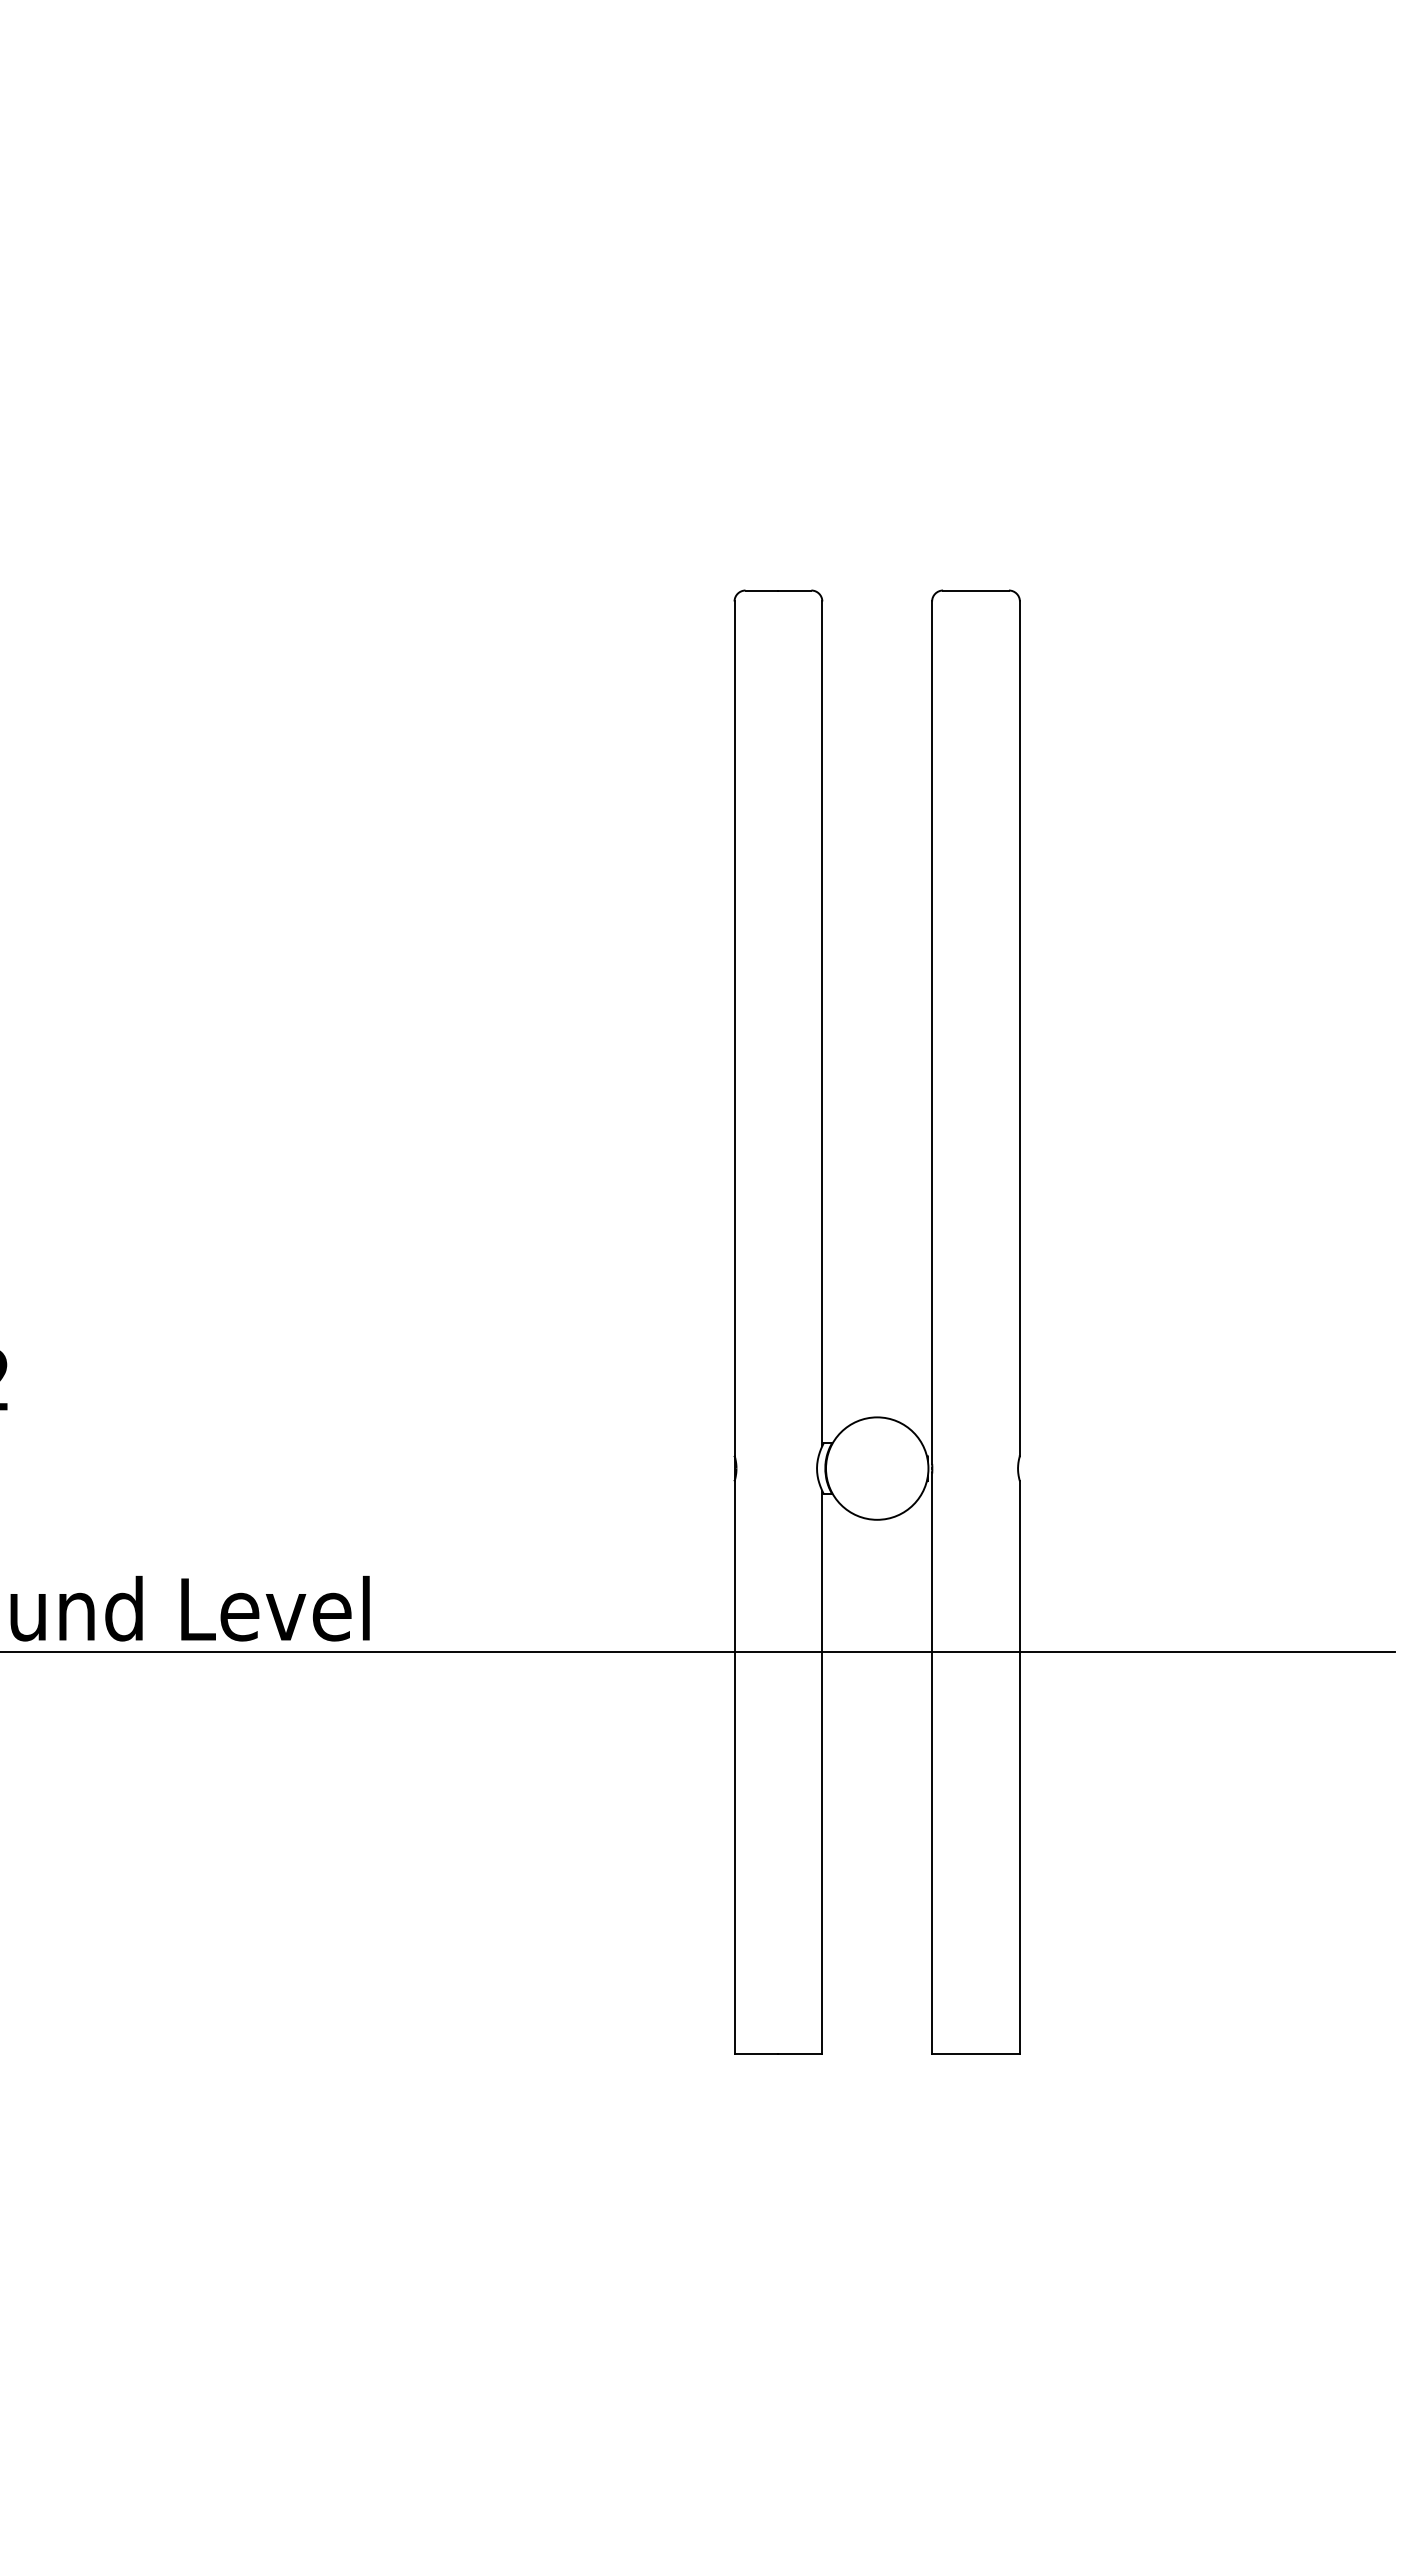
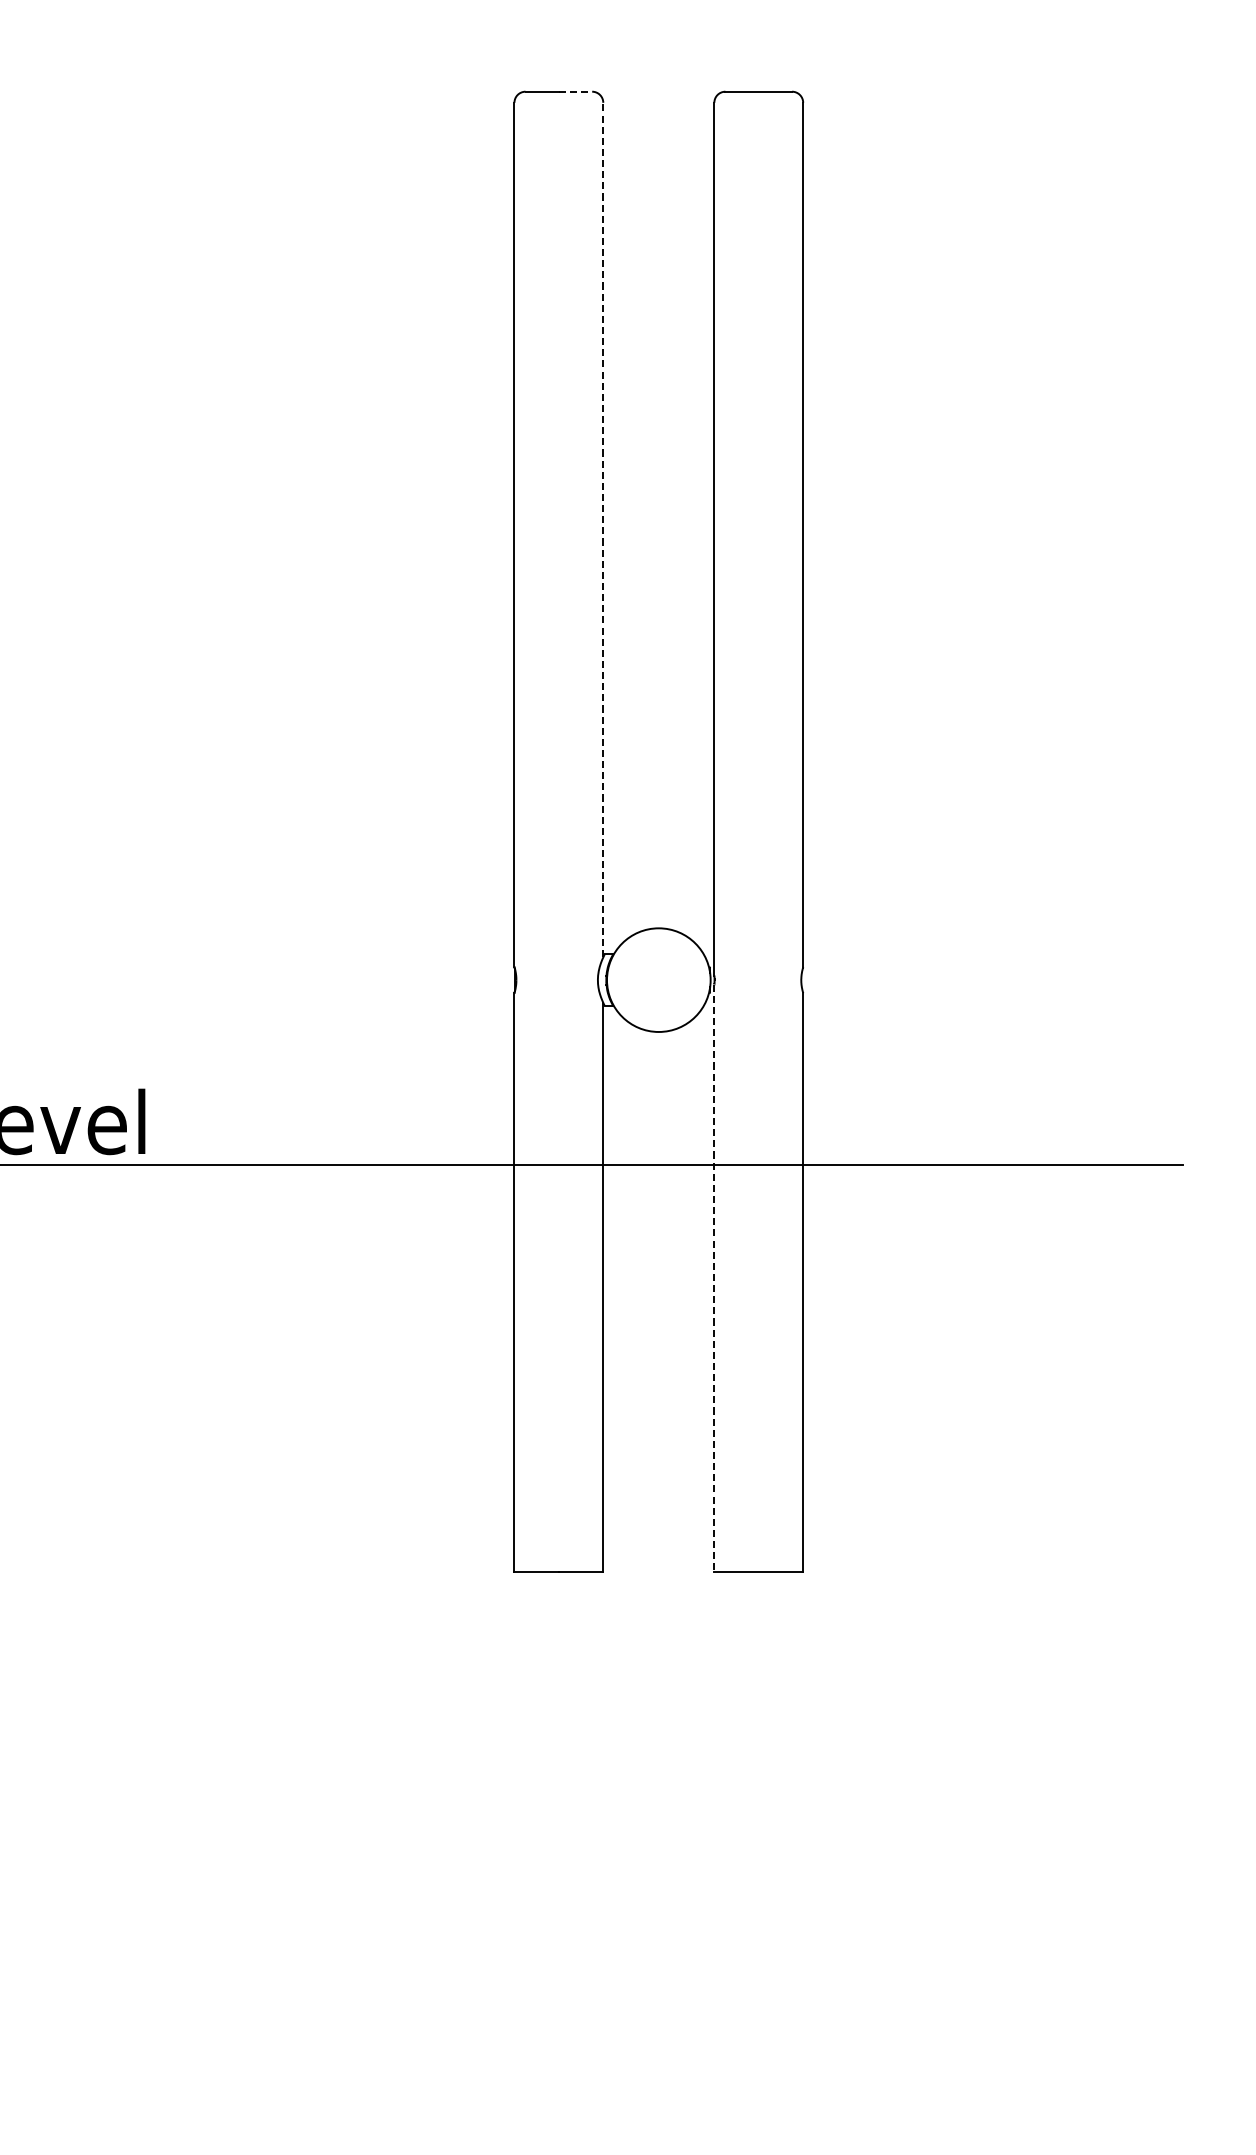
line: (795, 590) -> (576, 91), solid -> dashed
line: (822, 1023) -> (603, 529), solid -> dashed
line: (932, 1763) -> (714, 1278), solid -> dashed

